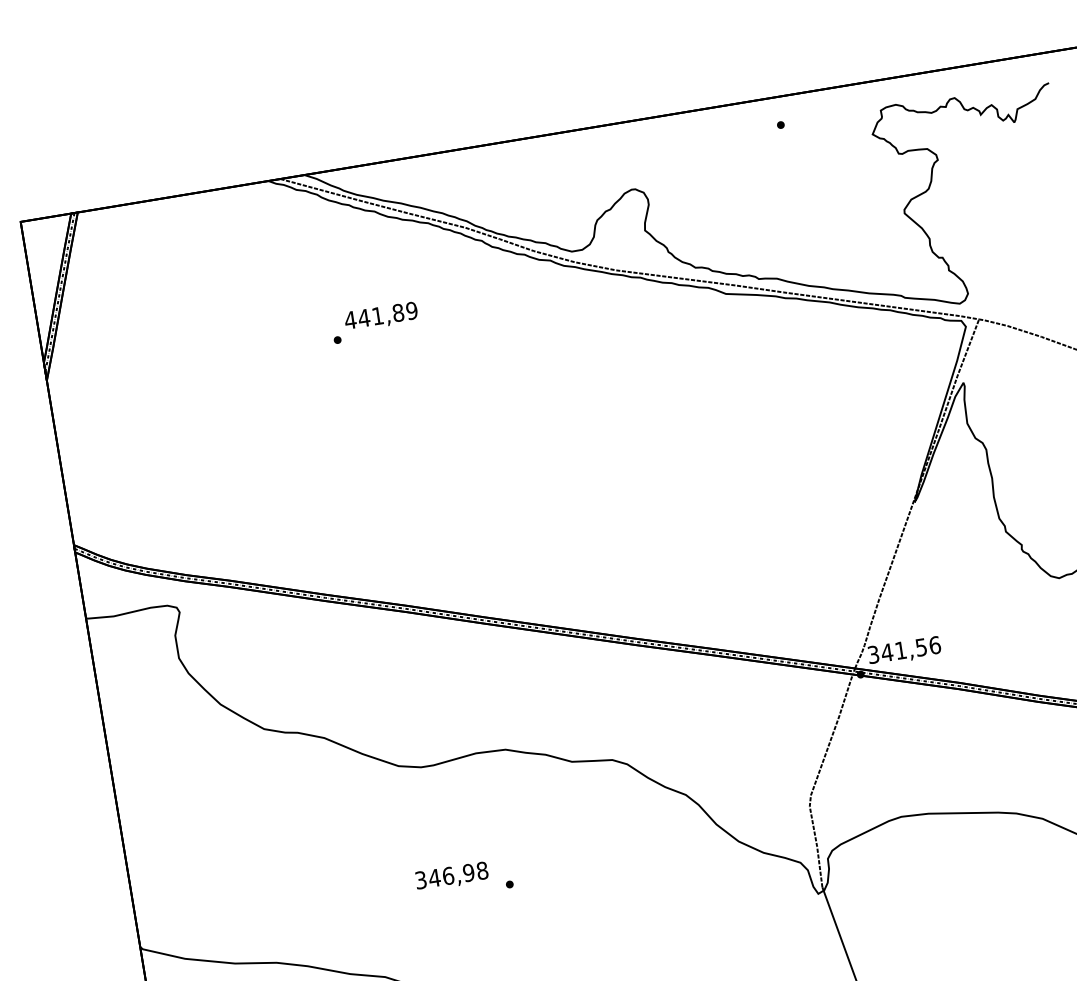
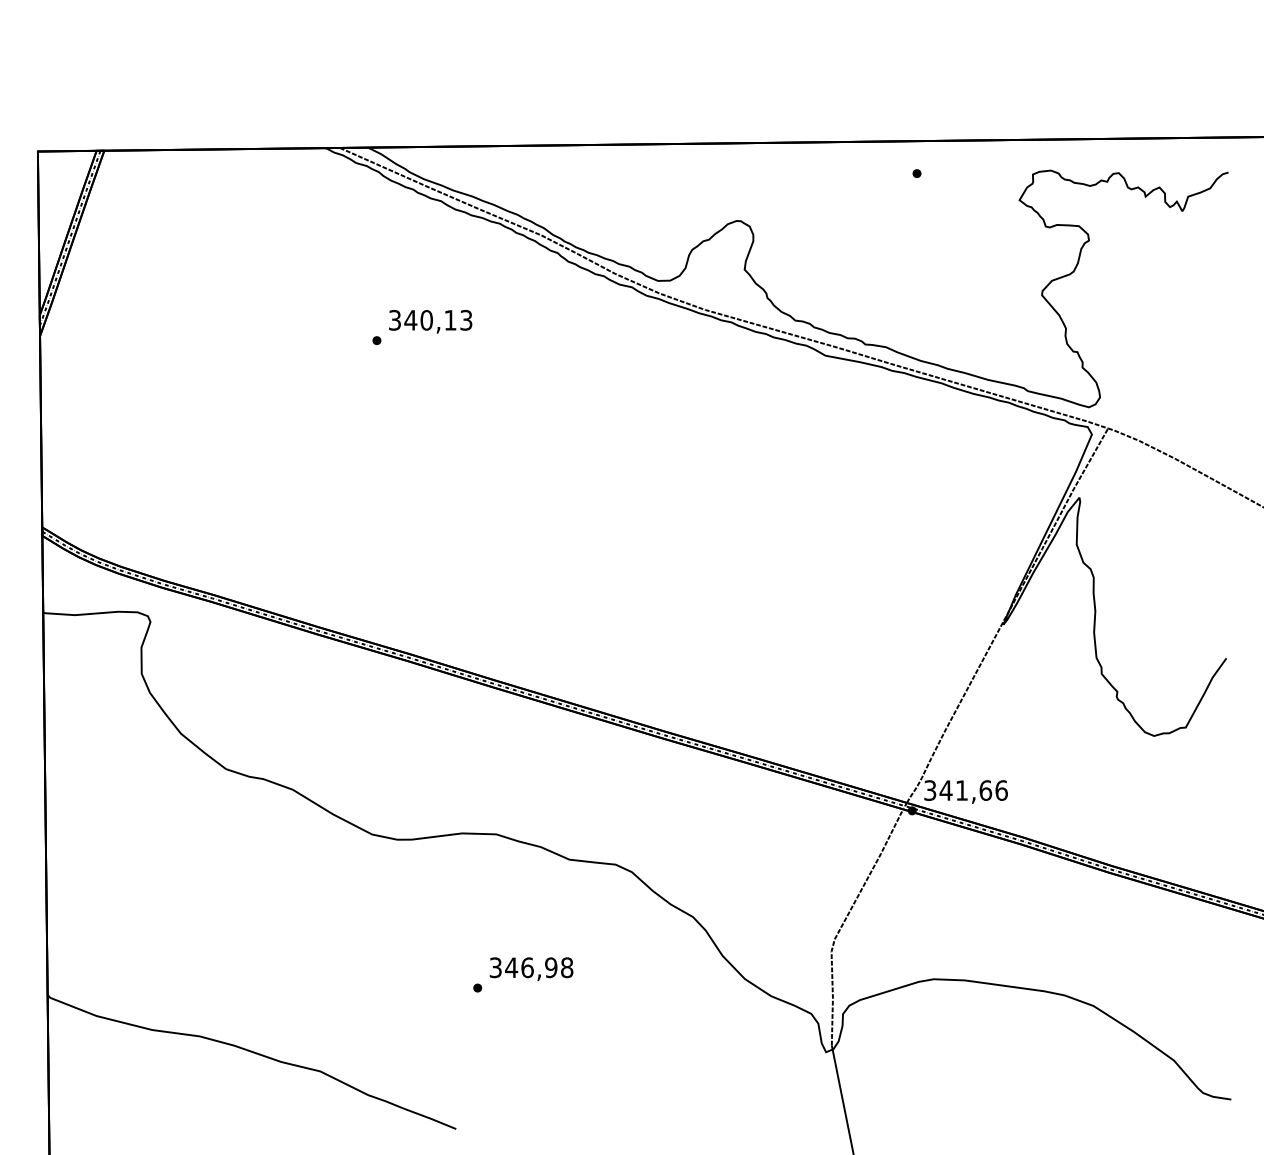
text: (381, 315) -> (430, 320), 441,89 -> 340,13
text: (921, 647) -> (985, 790), 341,56 -> 341,66
text: (451, 876) -> (531, 968), moved

